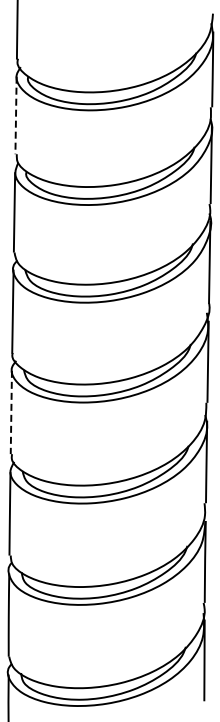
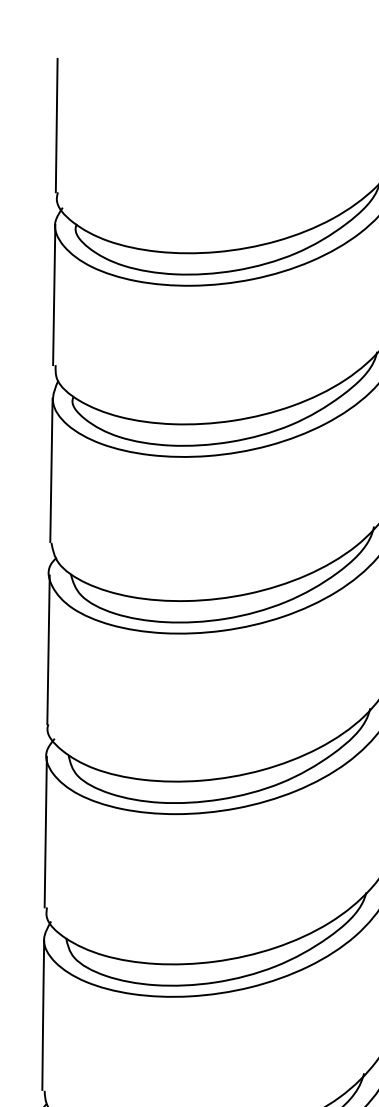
line: (16, 115) -> (55, 295), dashed -> solid
line: (11, 412) -> (46, 832), dashed -> solid

